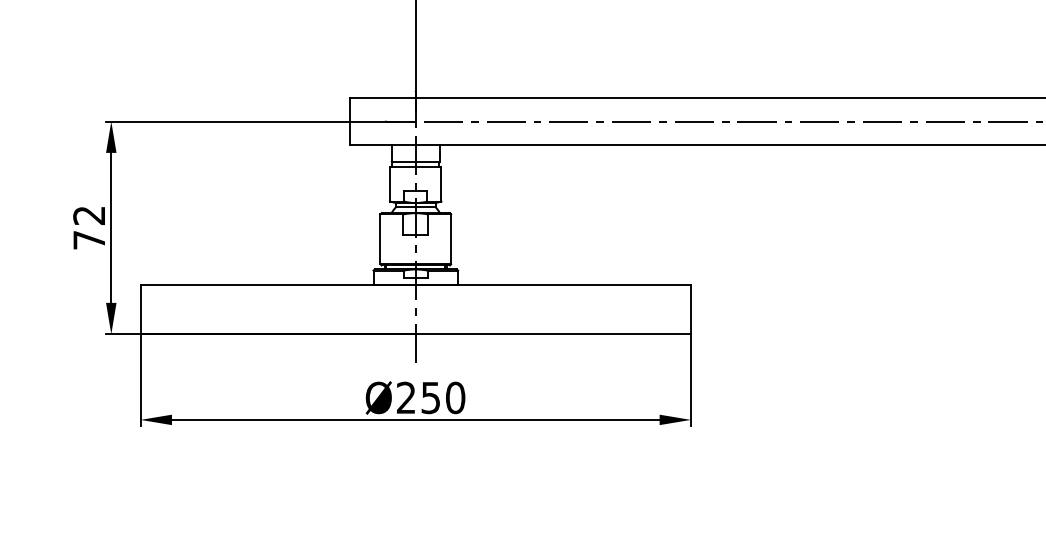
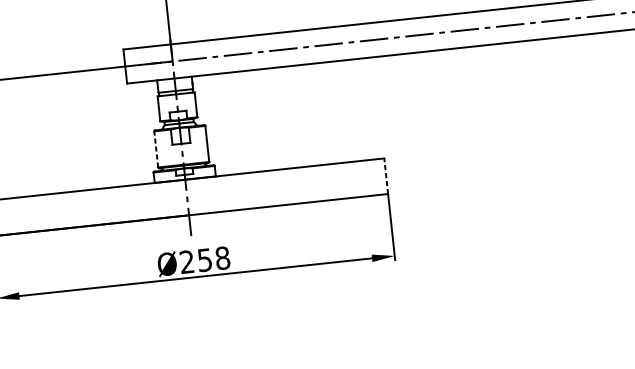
line: (380, 239) -> (156, 149), solid -> dashed
line: (691, 309) -> (386, 176), solid -> dashed
text: (455, 397) -> (222, 257), Ø250 -> Ø258

